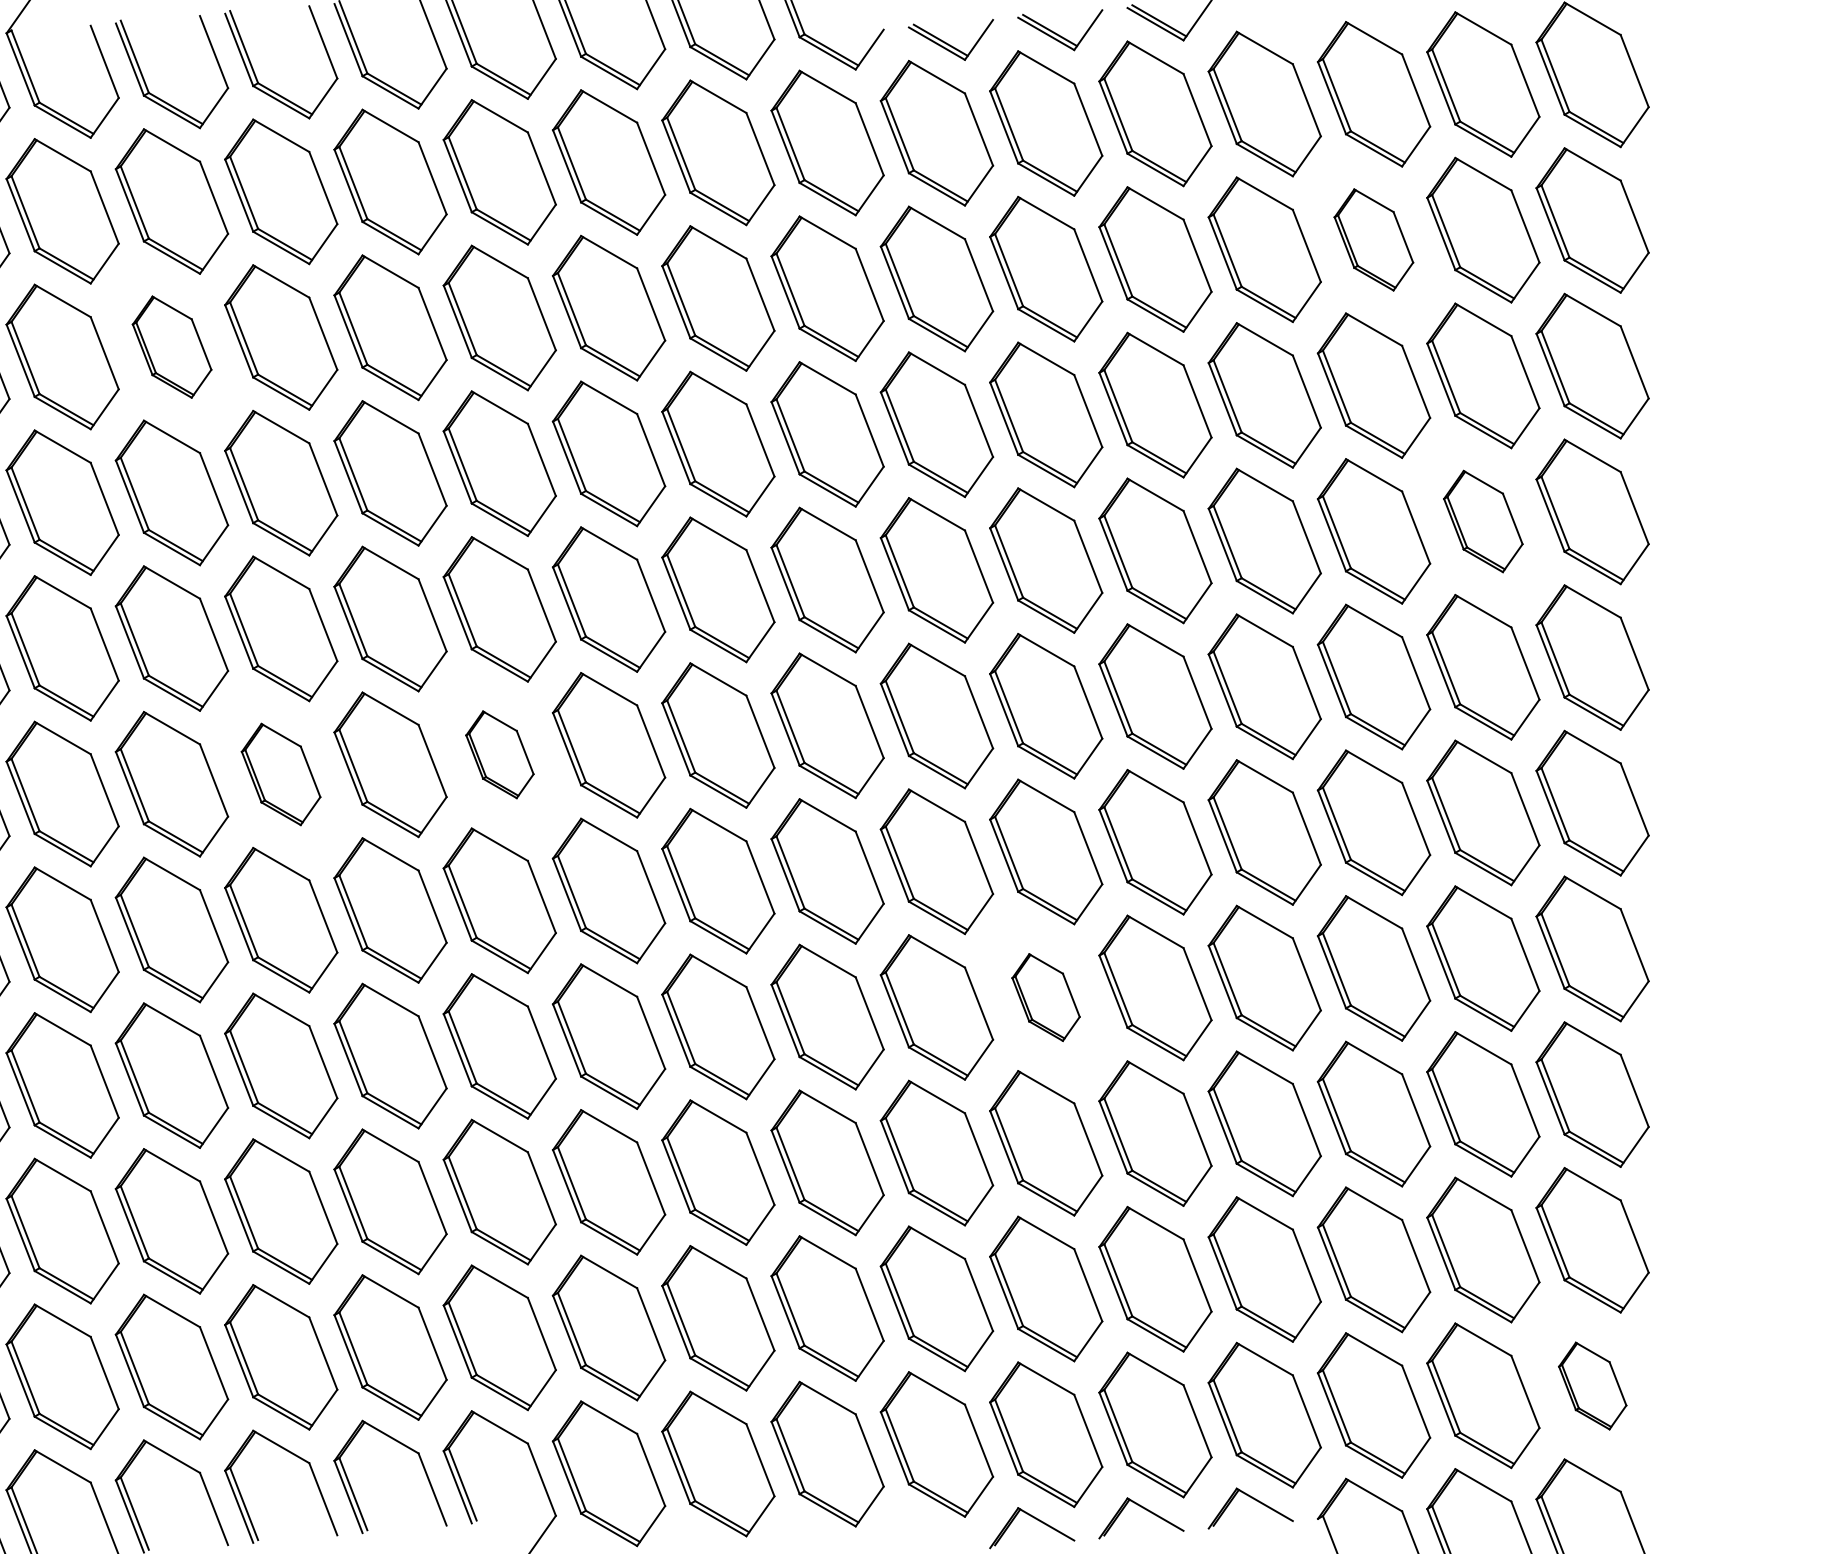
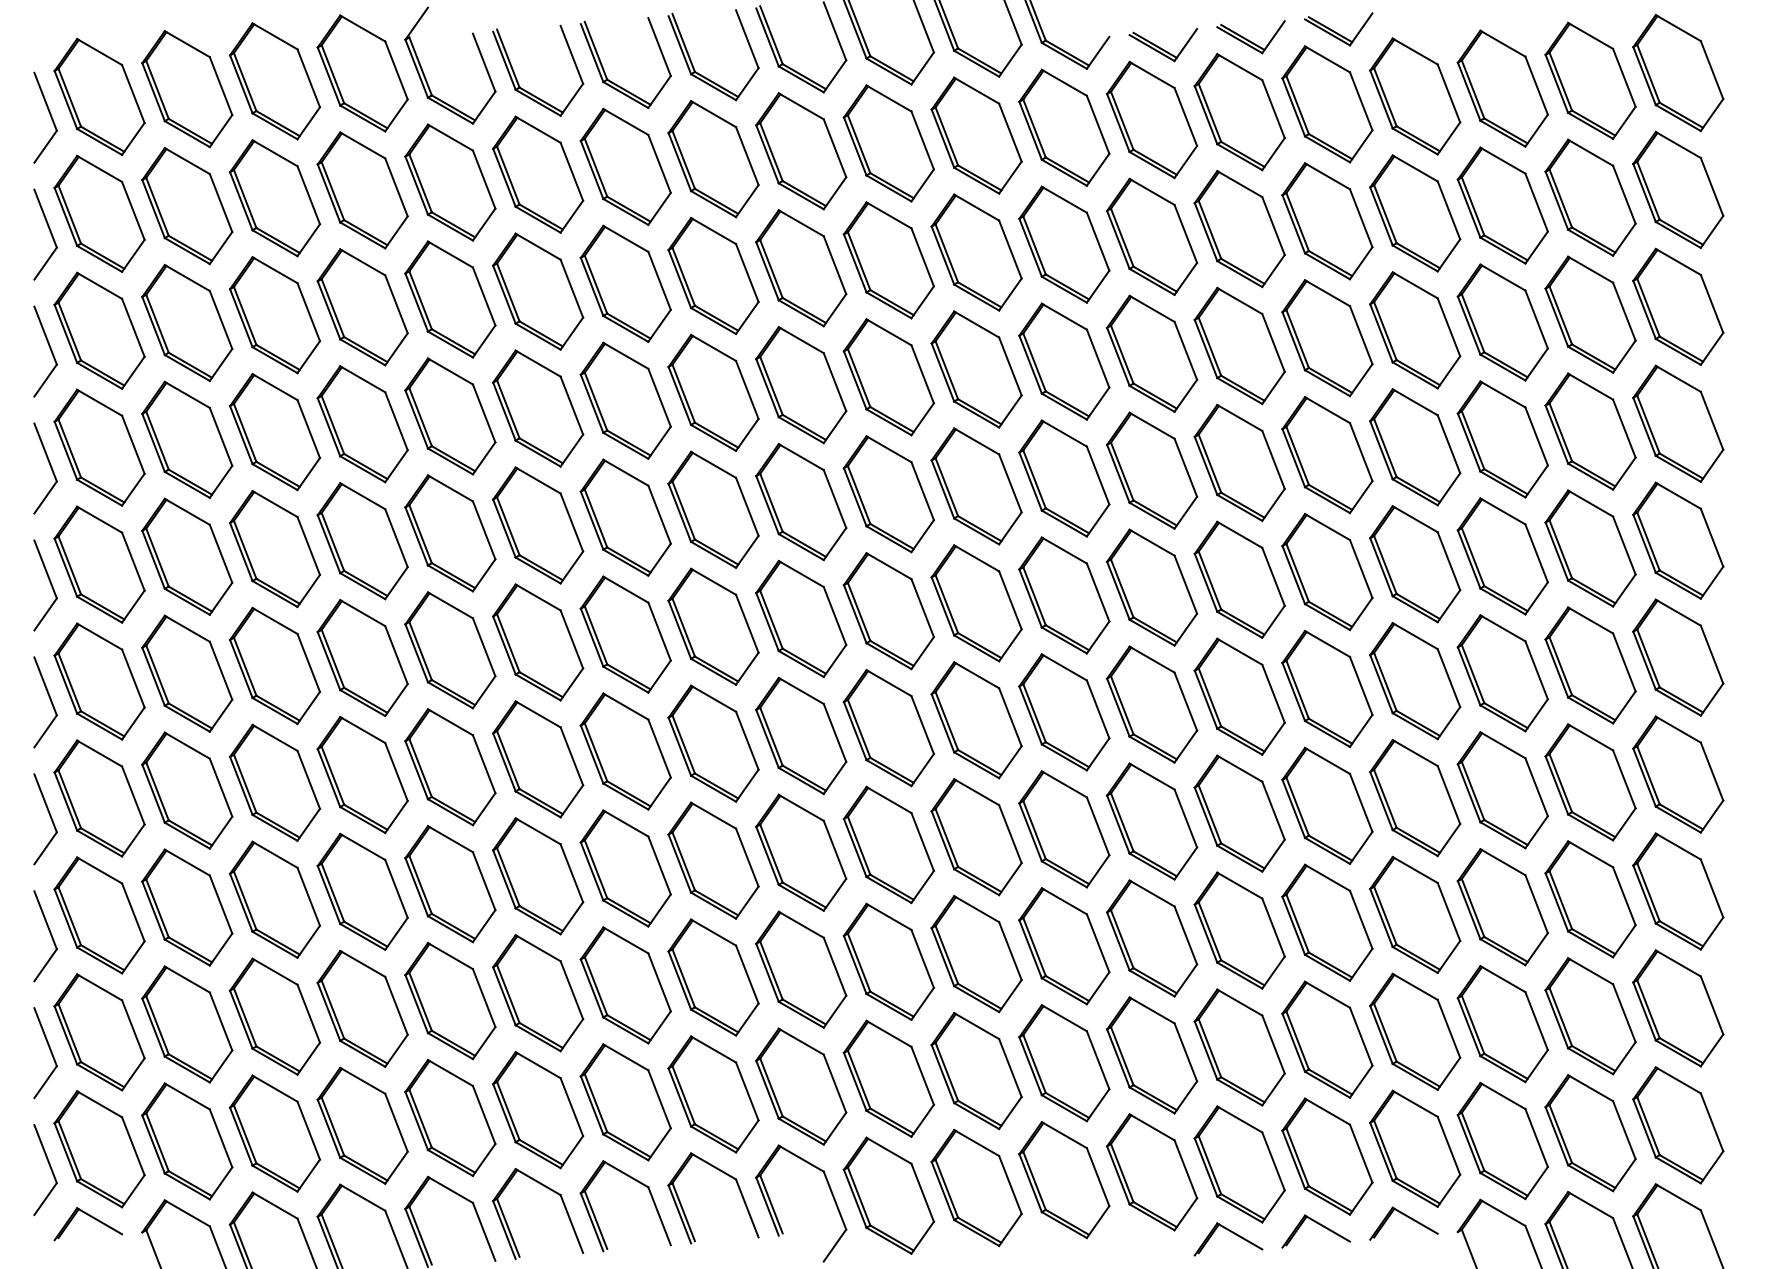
part: (1373, 239) -> (1502, 205), size x1.43
part: (172, 347) -> (538, 291), size x1.43
part: (1483, 521) -> (1590, 431), size x1.43
part: (500, 754) -> (801, 618), size x1.67
part: (280, 774) -> (625, 634), size x1.43
part: (1045, 997) -> (1239, 813), size x1.67
part: (1592, 1386) -> (1678, 1125), size x1.67

